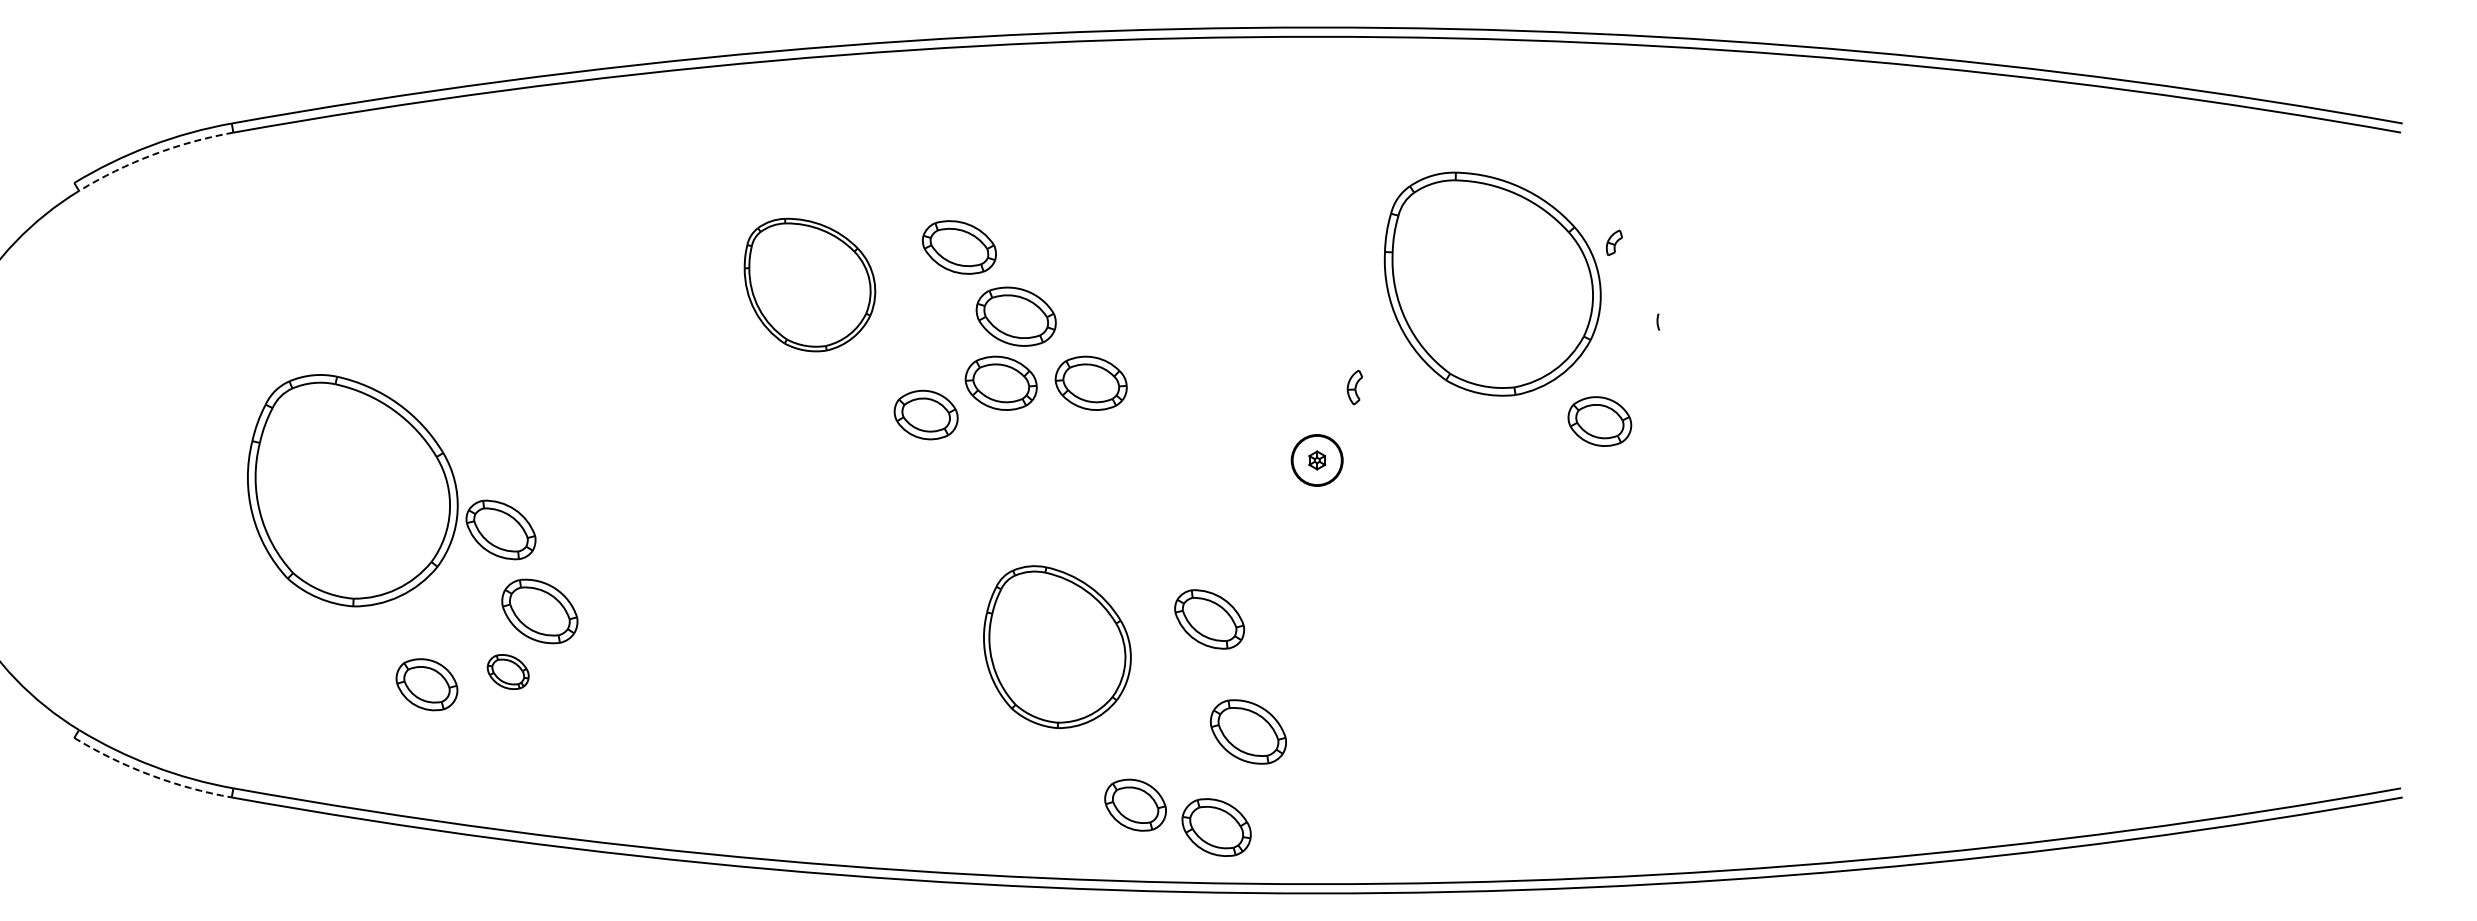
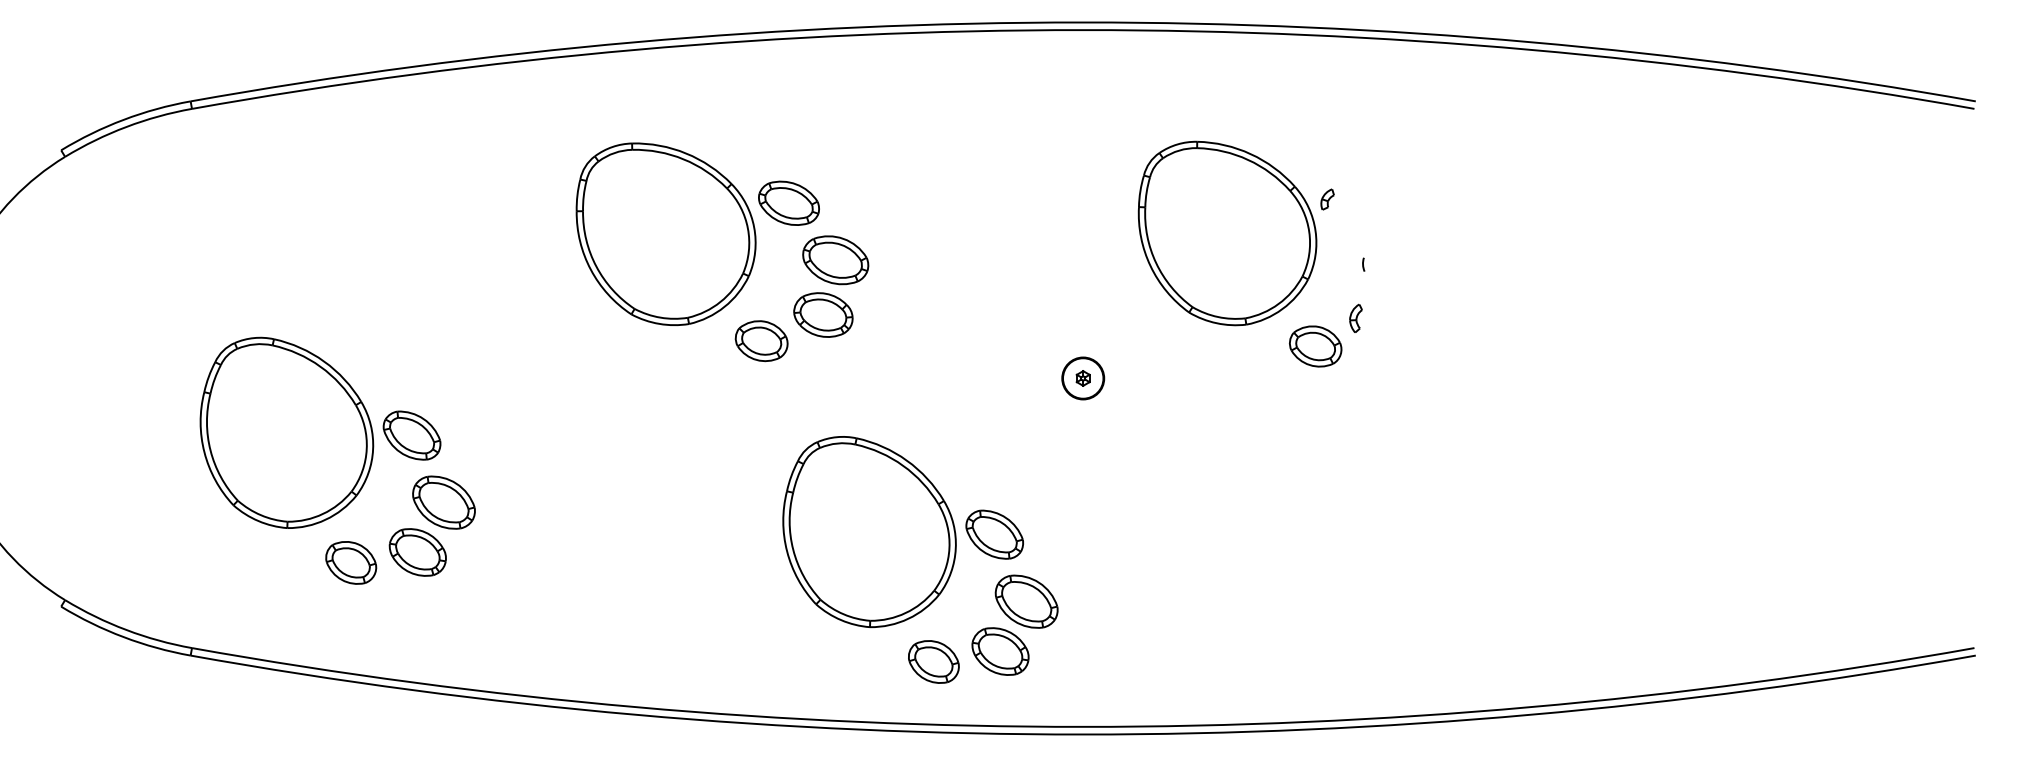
arc: (153, 154) -> (126, 126), dashed -> solid
part: (809, 284) -> (665, 233), size x1.67
part: (1090, 382) -> (896, 314), removed
part: (1354, 387) -> (1355, 318), moved
part: (352, 490) -> (286, 432), moved
part: (1209, 619) -> (994, 534), moved
part: (1057, 646) -> (869, 531), size x1.43
part: (508, 671) -> (418, 552), size x1.67
arc: (150, 775) -> (123, 637), dashed -> solid
part: (1216, 827) -> (1000, 651), moved

